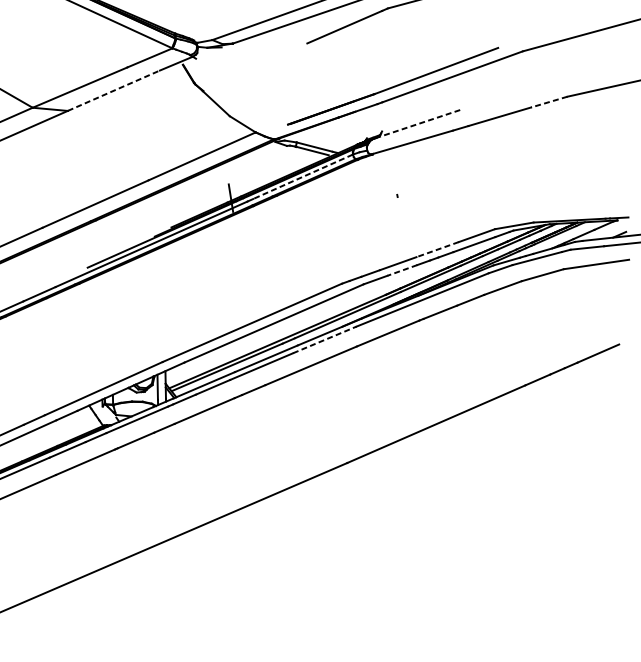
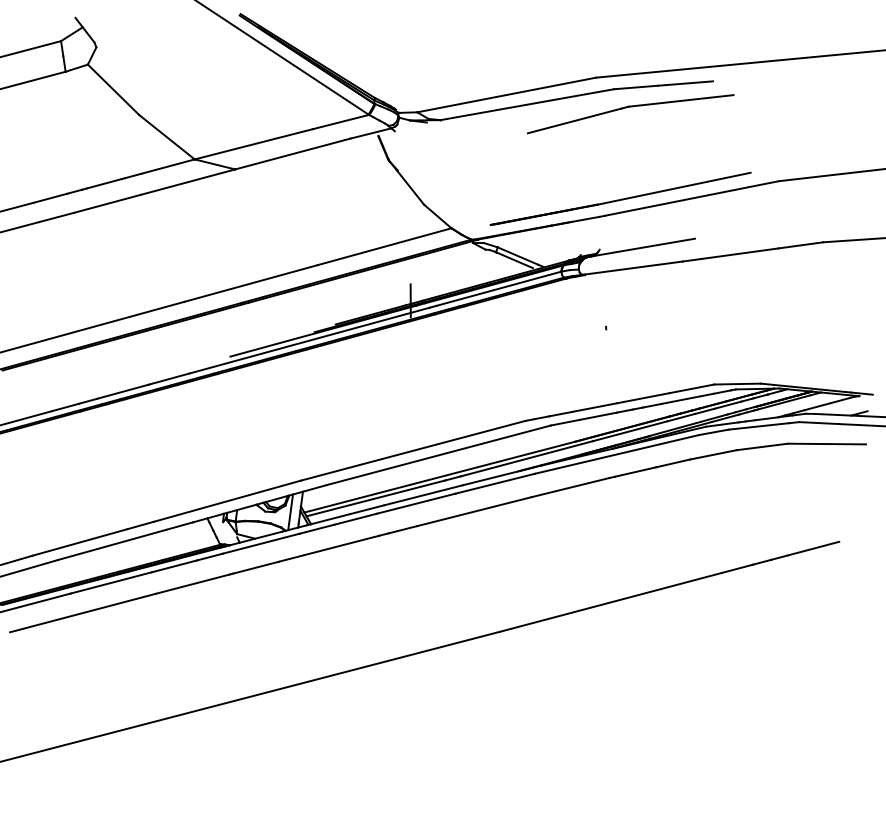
line: (113, 91) -> (292, 154), dashed -> solid
line: (549, 102) -> (800, 245), dashed -> solid
line: (418, 123) -> (643, 247), dashed -> solid
line: (302, 176) -> (498, 288), dashed -> solid
line: (437, 249) -> (643, 398), dashed -> solid
line: (402, 270) -> (598, 416), dashed -> solid
line: (325, 339) -> (495, 483), dashed -> solid

